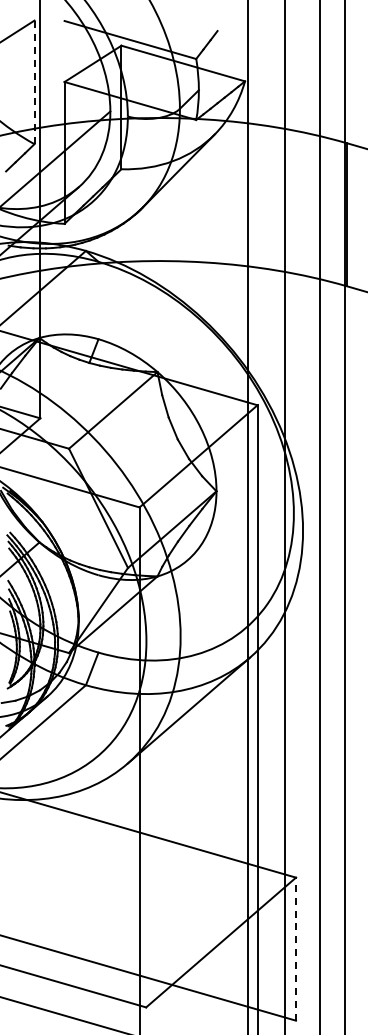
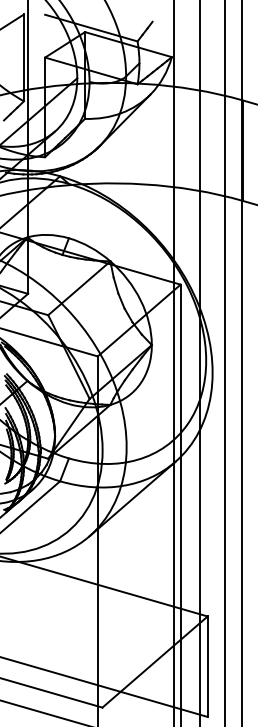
line: (34, 82) -> (23, 57), dashed -> solid
line: (296, 949) -> (208, 666), dashed -> solid

